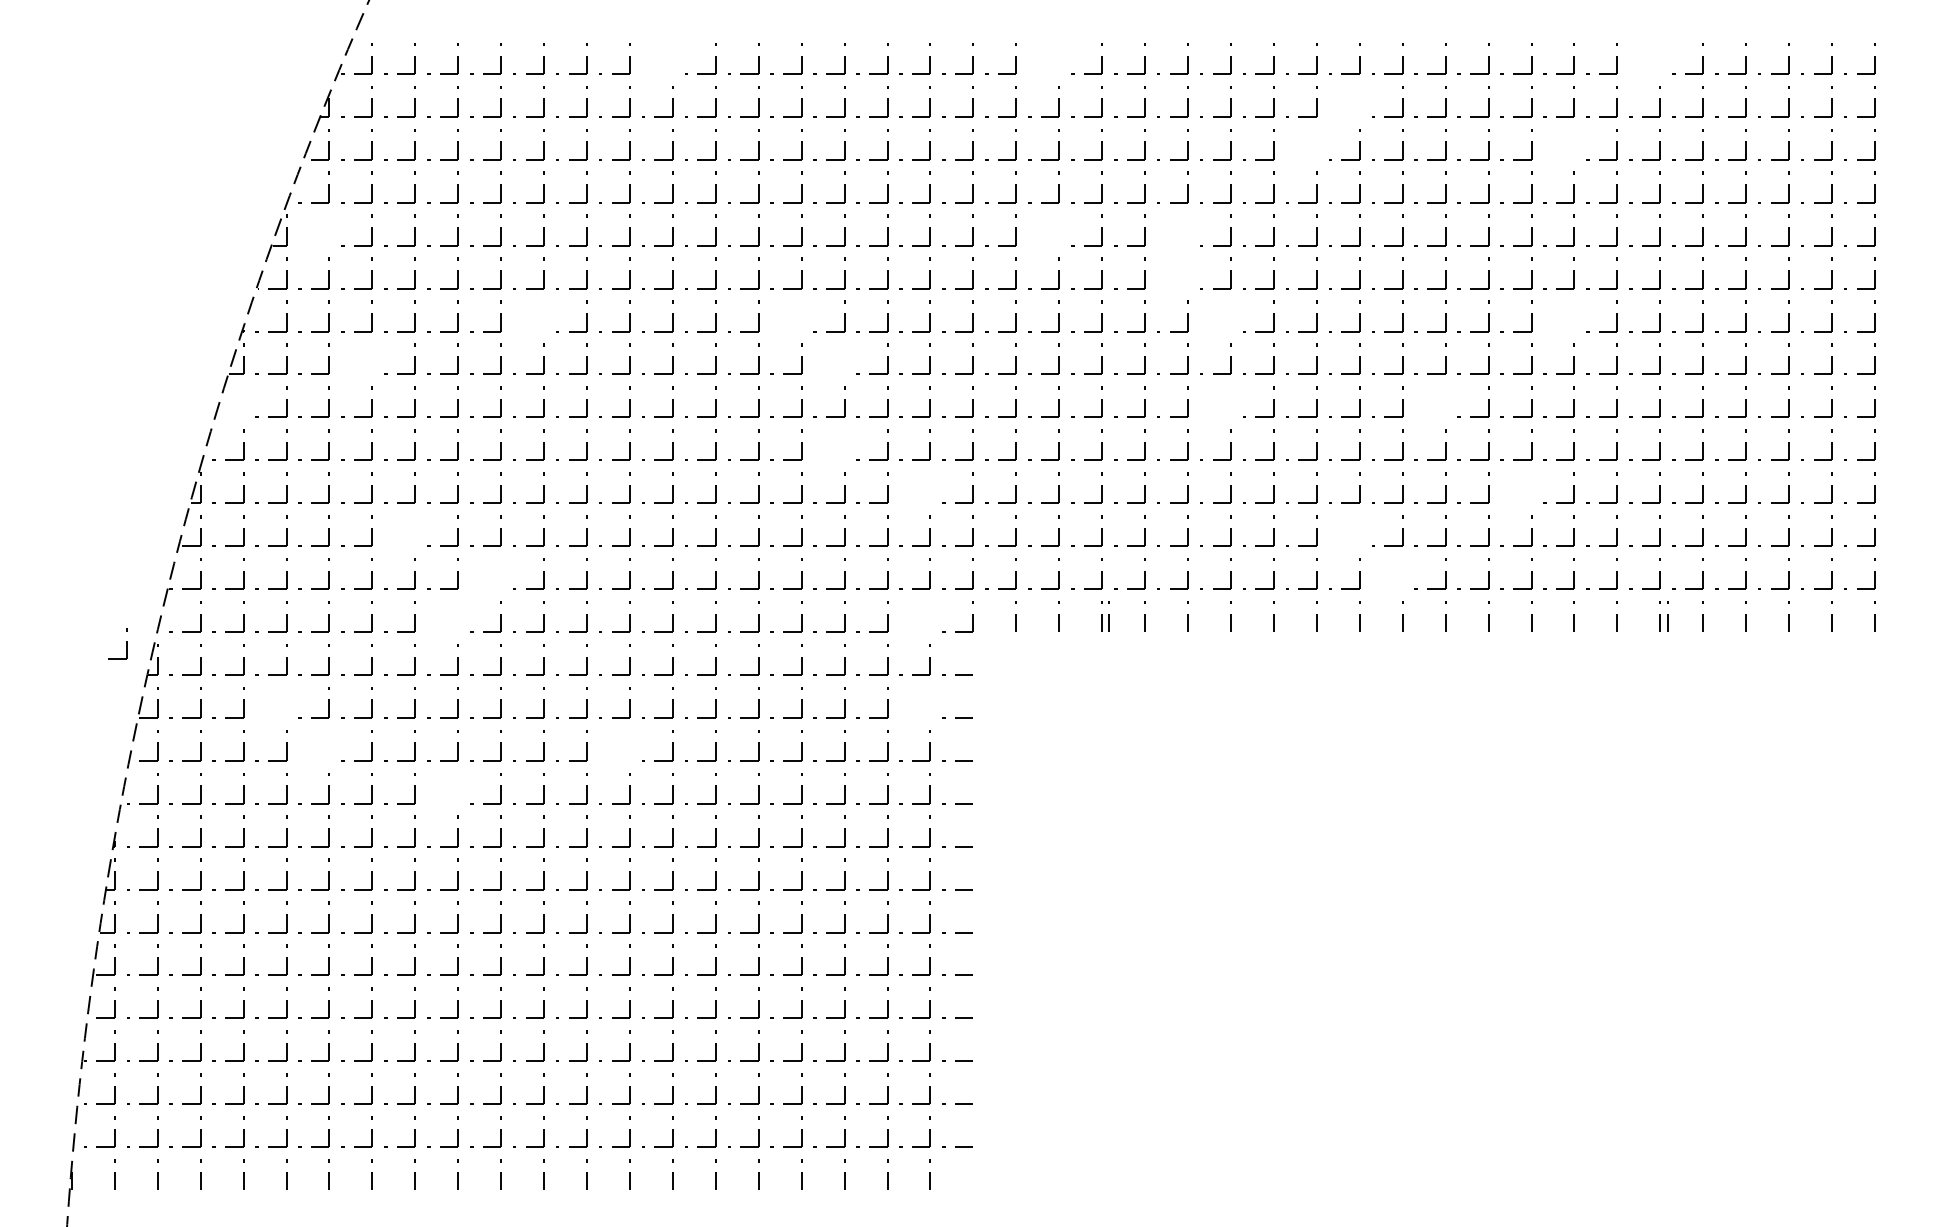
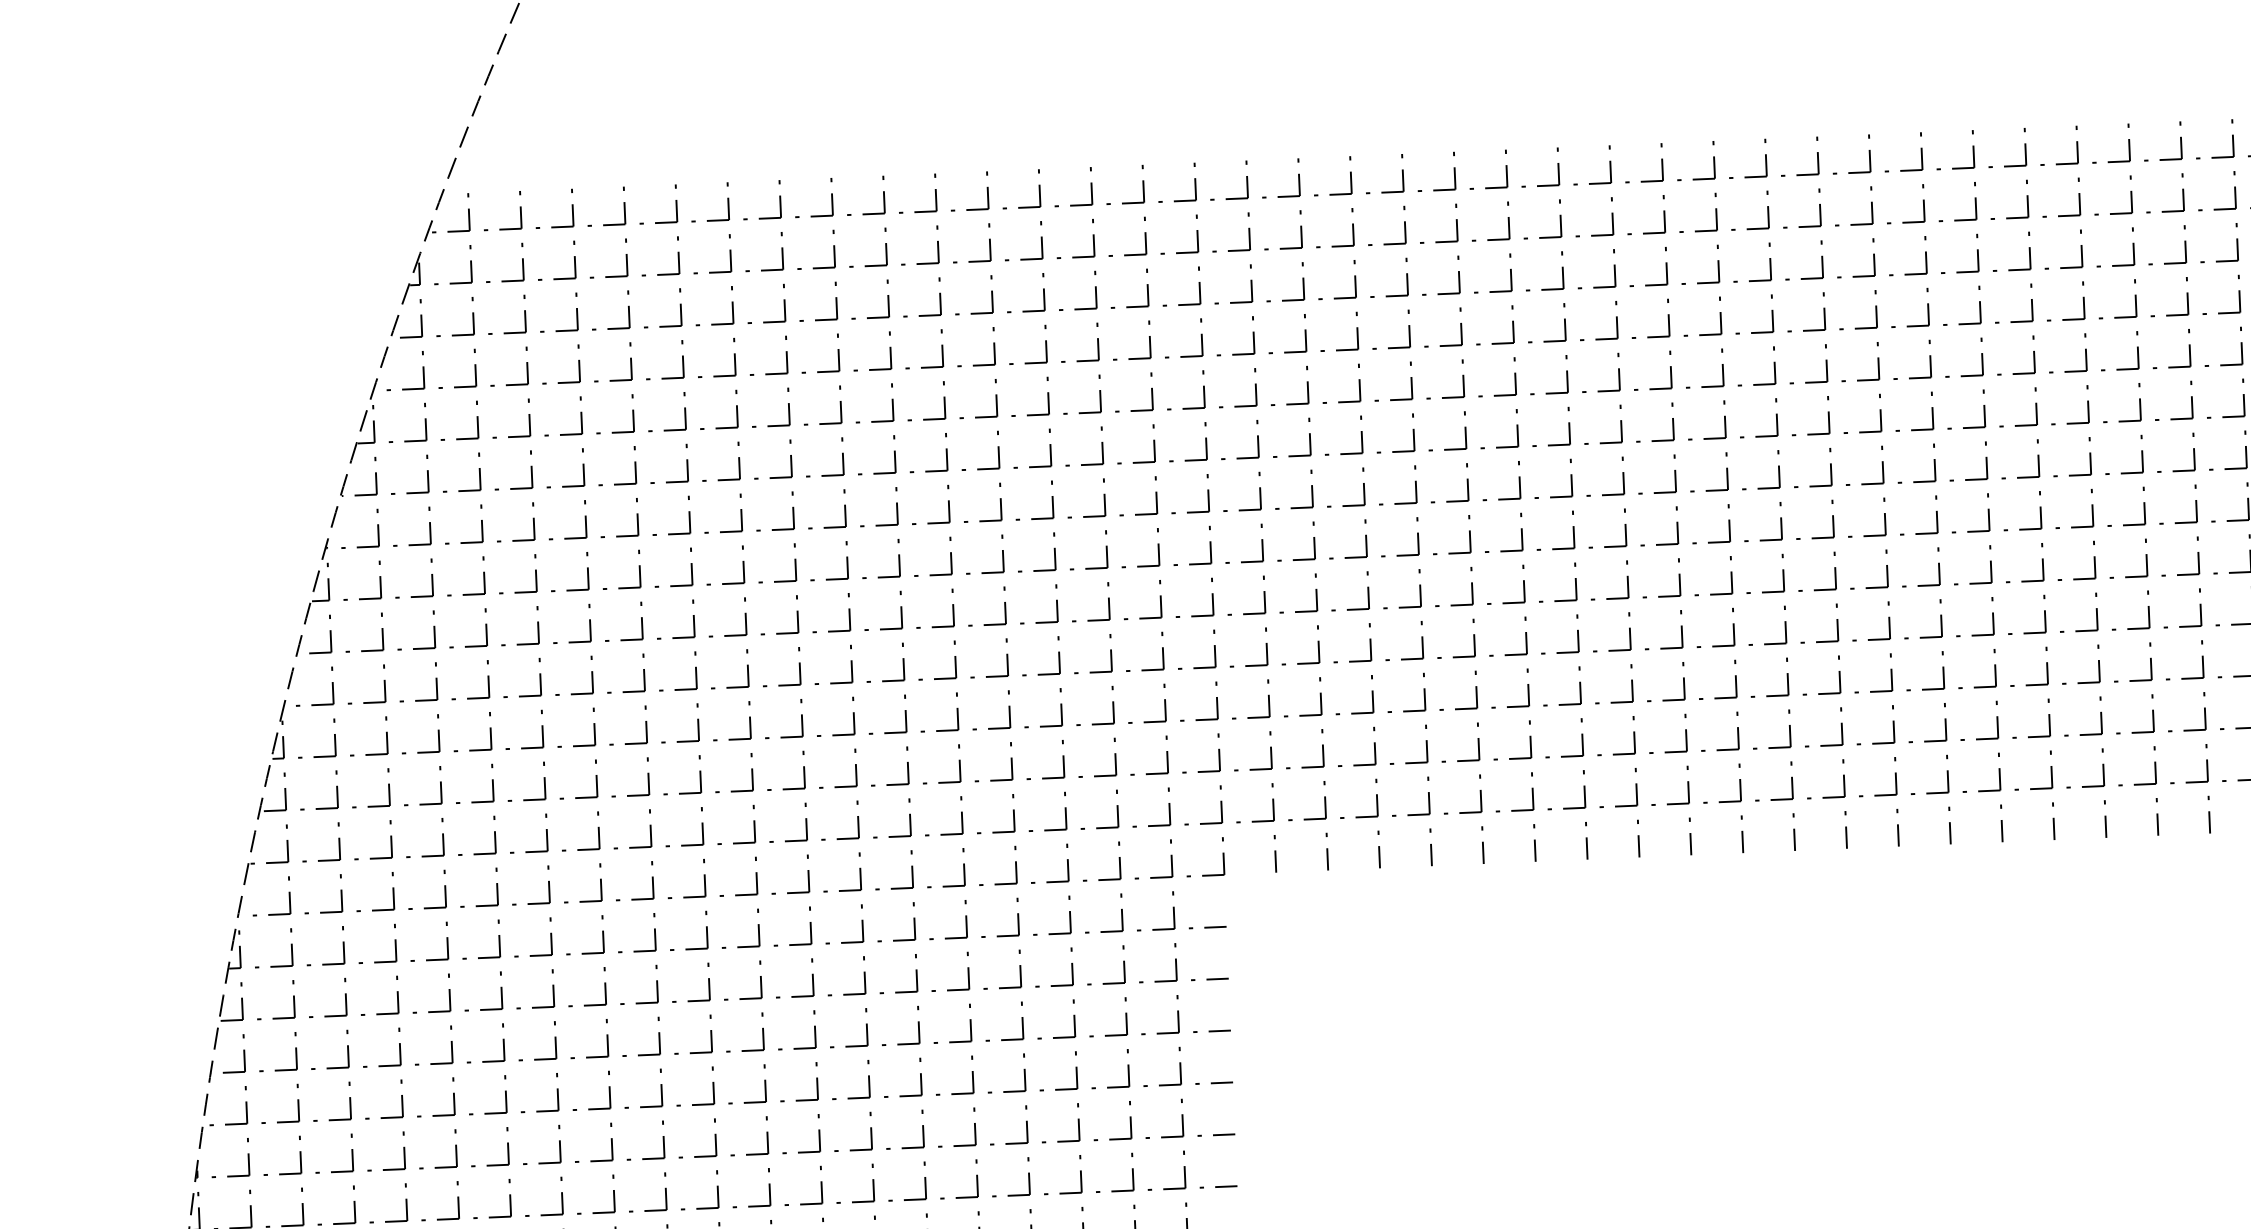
part: (672, 58) -> (831, 196), added
part: (1058, 58) -> (1298, 177), added
part: (1659, 58) -> (2024, 146), added
part: (1359, 101) -> (1664, 214), added
part: (1316, 144) -> (1614, 268), added
part: (1573, 144) -> (1924, 255), added
part: (328, 230) -> (424, 422), added
part: (1058, 230) -> (1306, 385), added
part: (1187, 230) -> (1462, 378), added
part: (1187, 273) -> (1464, 430), added
part: (543, 316) -> (688, 515), added
part: (801, 316) -> (1000, 502), added
part: (1230, 316) -> (1519, 480), added
part: (1573, 316) -> (1933, 463), added
part: (371, 358) -> (483, 574), added
part: (844, 358) -> (1054, 550), added
part: (1230, 401) -> (1523, 583), added
part: (1445, 401) -> (1783, 572), added
part: (844, 444) -> (1059, 654), added
part: (929, 487) -> (1163, 702), added
part: (1531, 487) -> (1891, 671), added
part: (414, 530) -> (543, 780), added
part: (1359, 530) -> (1685, 732), added
part: (500, 573) -> (649, 828), added
part: (1402, 573) -> (1739, 782), added
part: (457, 616) -> (600, 882), added
part: (929, 616) -> (1170, 858), added
line: (1108, 616) -> (1386, 849), removed
line: (1667, 616) -> (2062, 820), removed
part: (126, 643) -> (330, 633), moved
part: (286, 702) -> (397, 994), added
part: (929, 702) -> (1174, 962), added
part: (328, 745) -> (450, 1044), added
part: (629, 745) -> (814, 1029), added
part: (457, 788) -> (608, 1090), added

